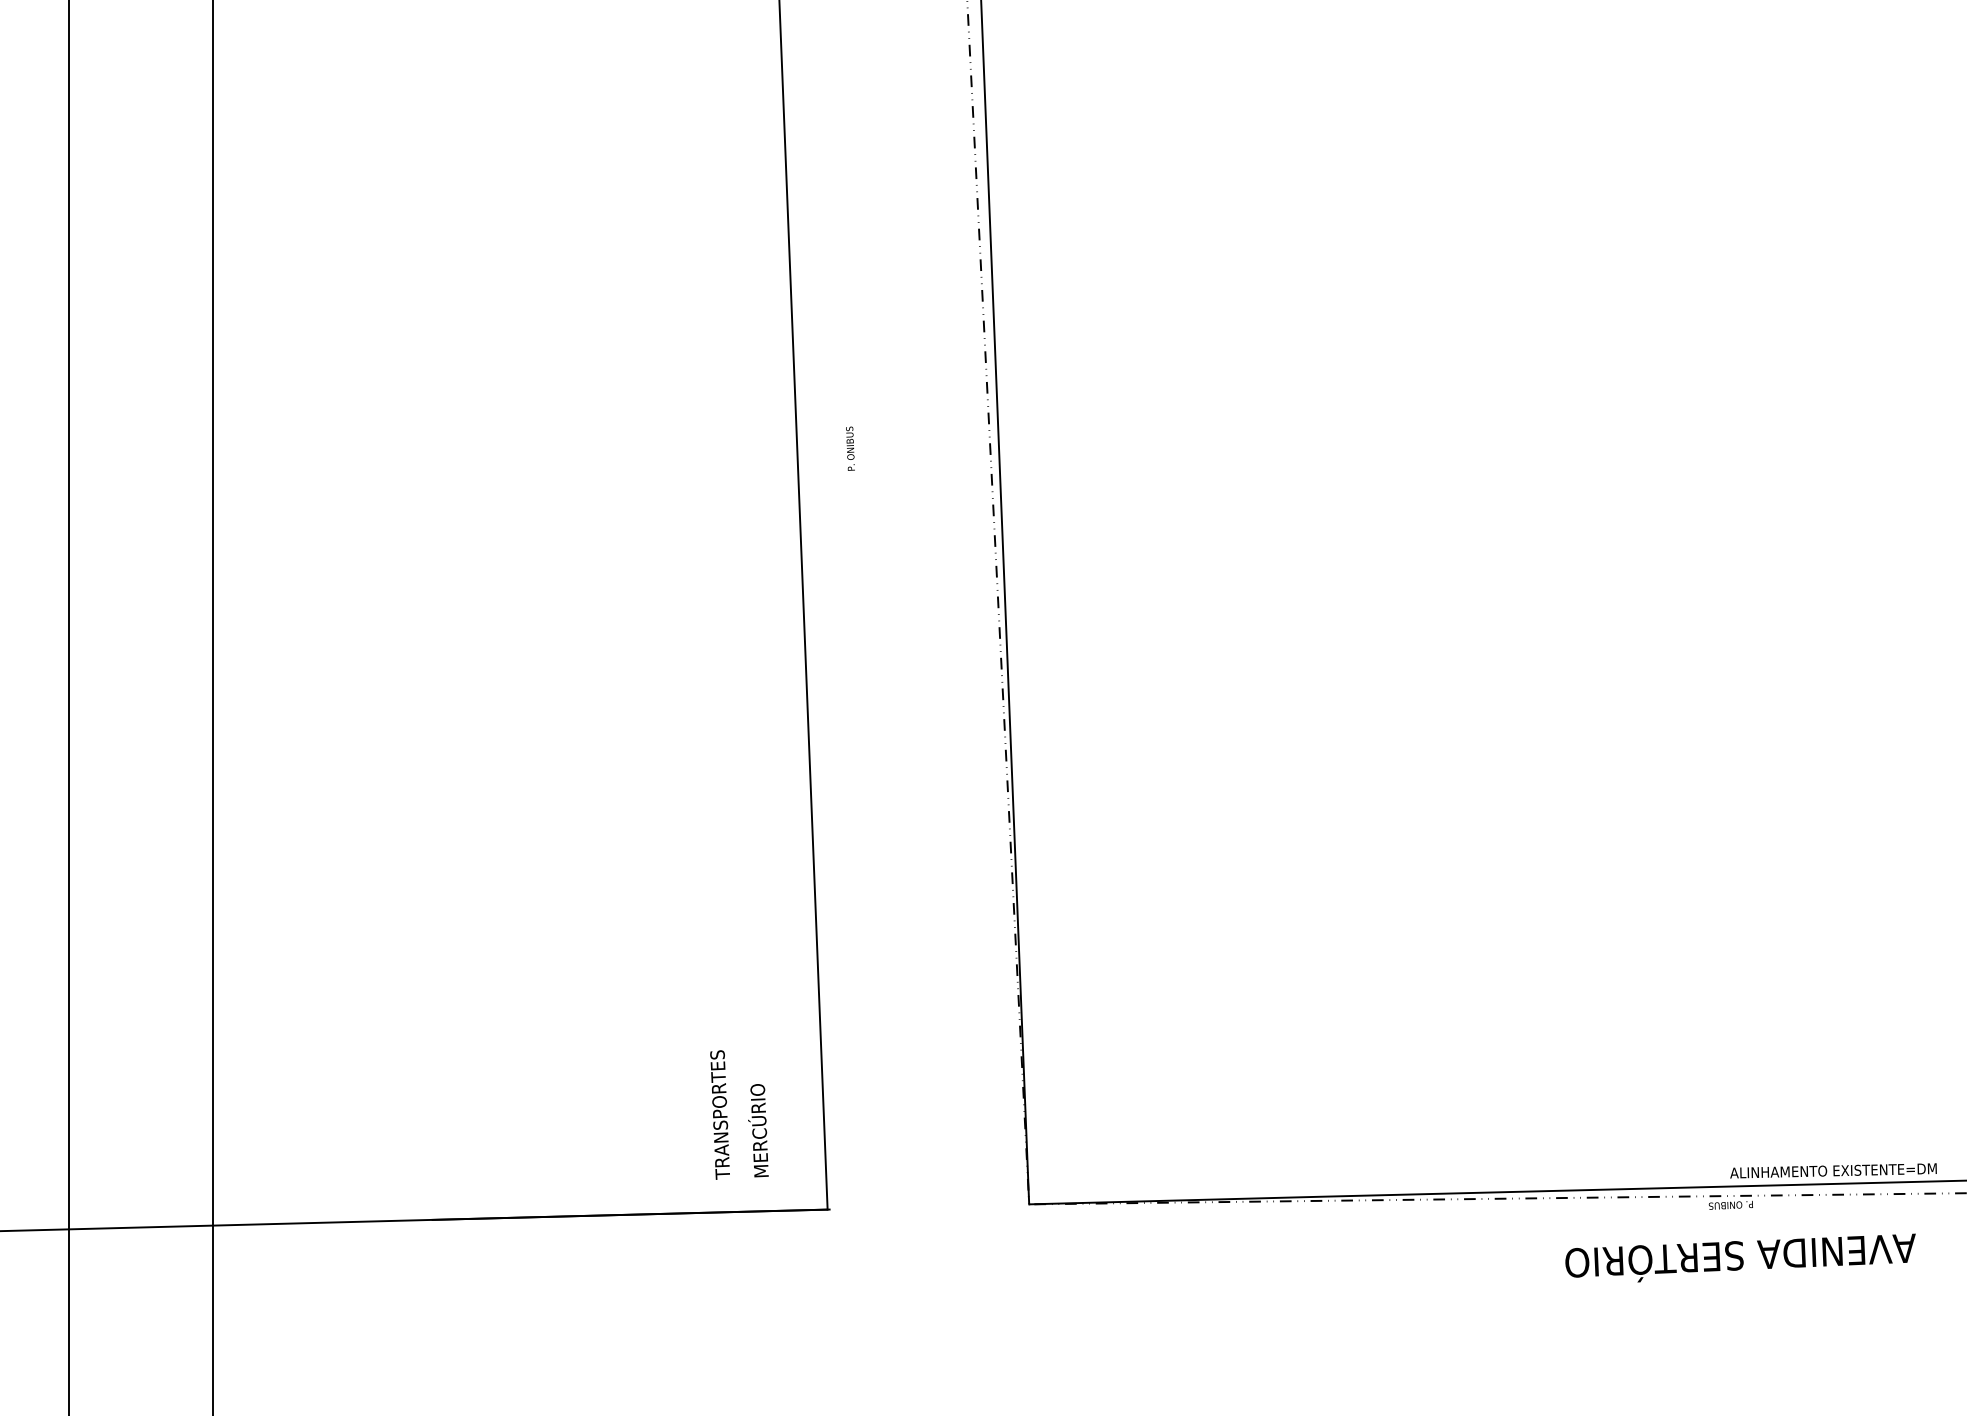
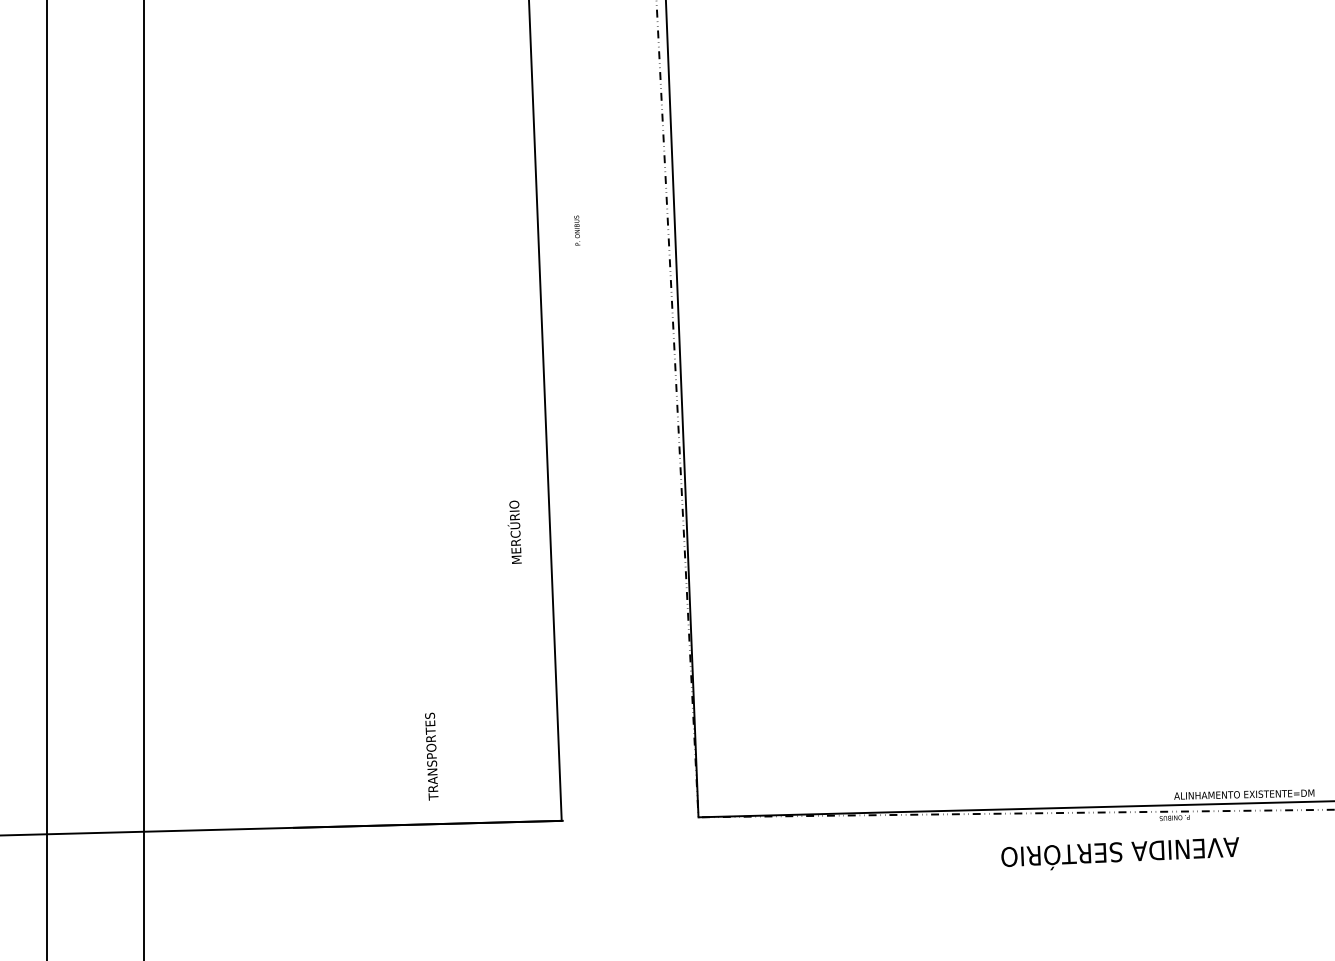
text: (850, 448) -> (577, 230), moved
text: (719, 1114) -> (431, 756), moved
text: (758, 1129) -> (514, 531), moved
text: (1739, 1257) -> (1119, 853), moved

